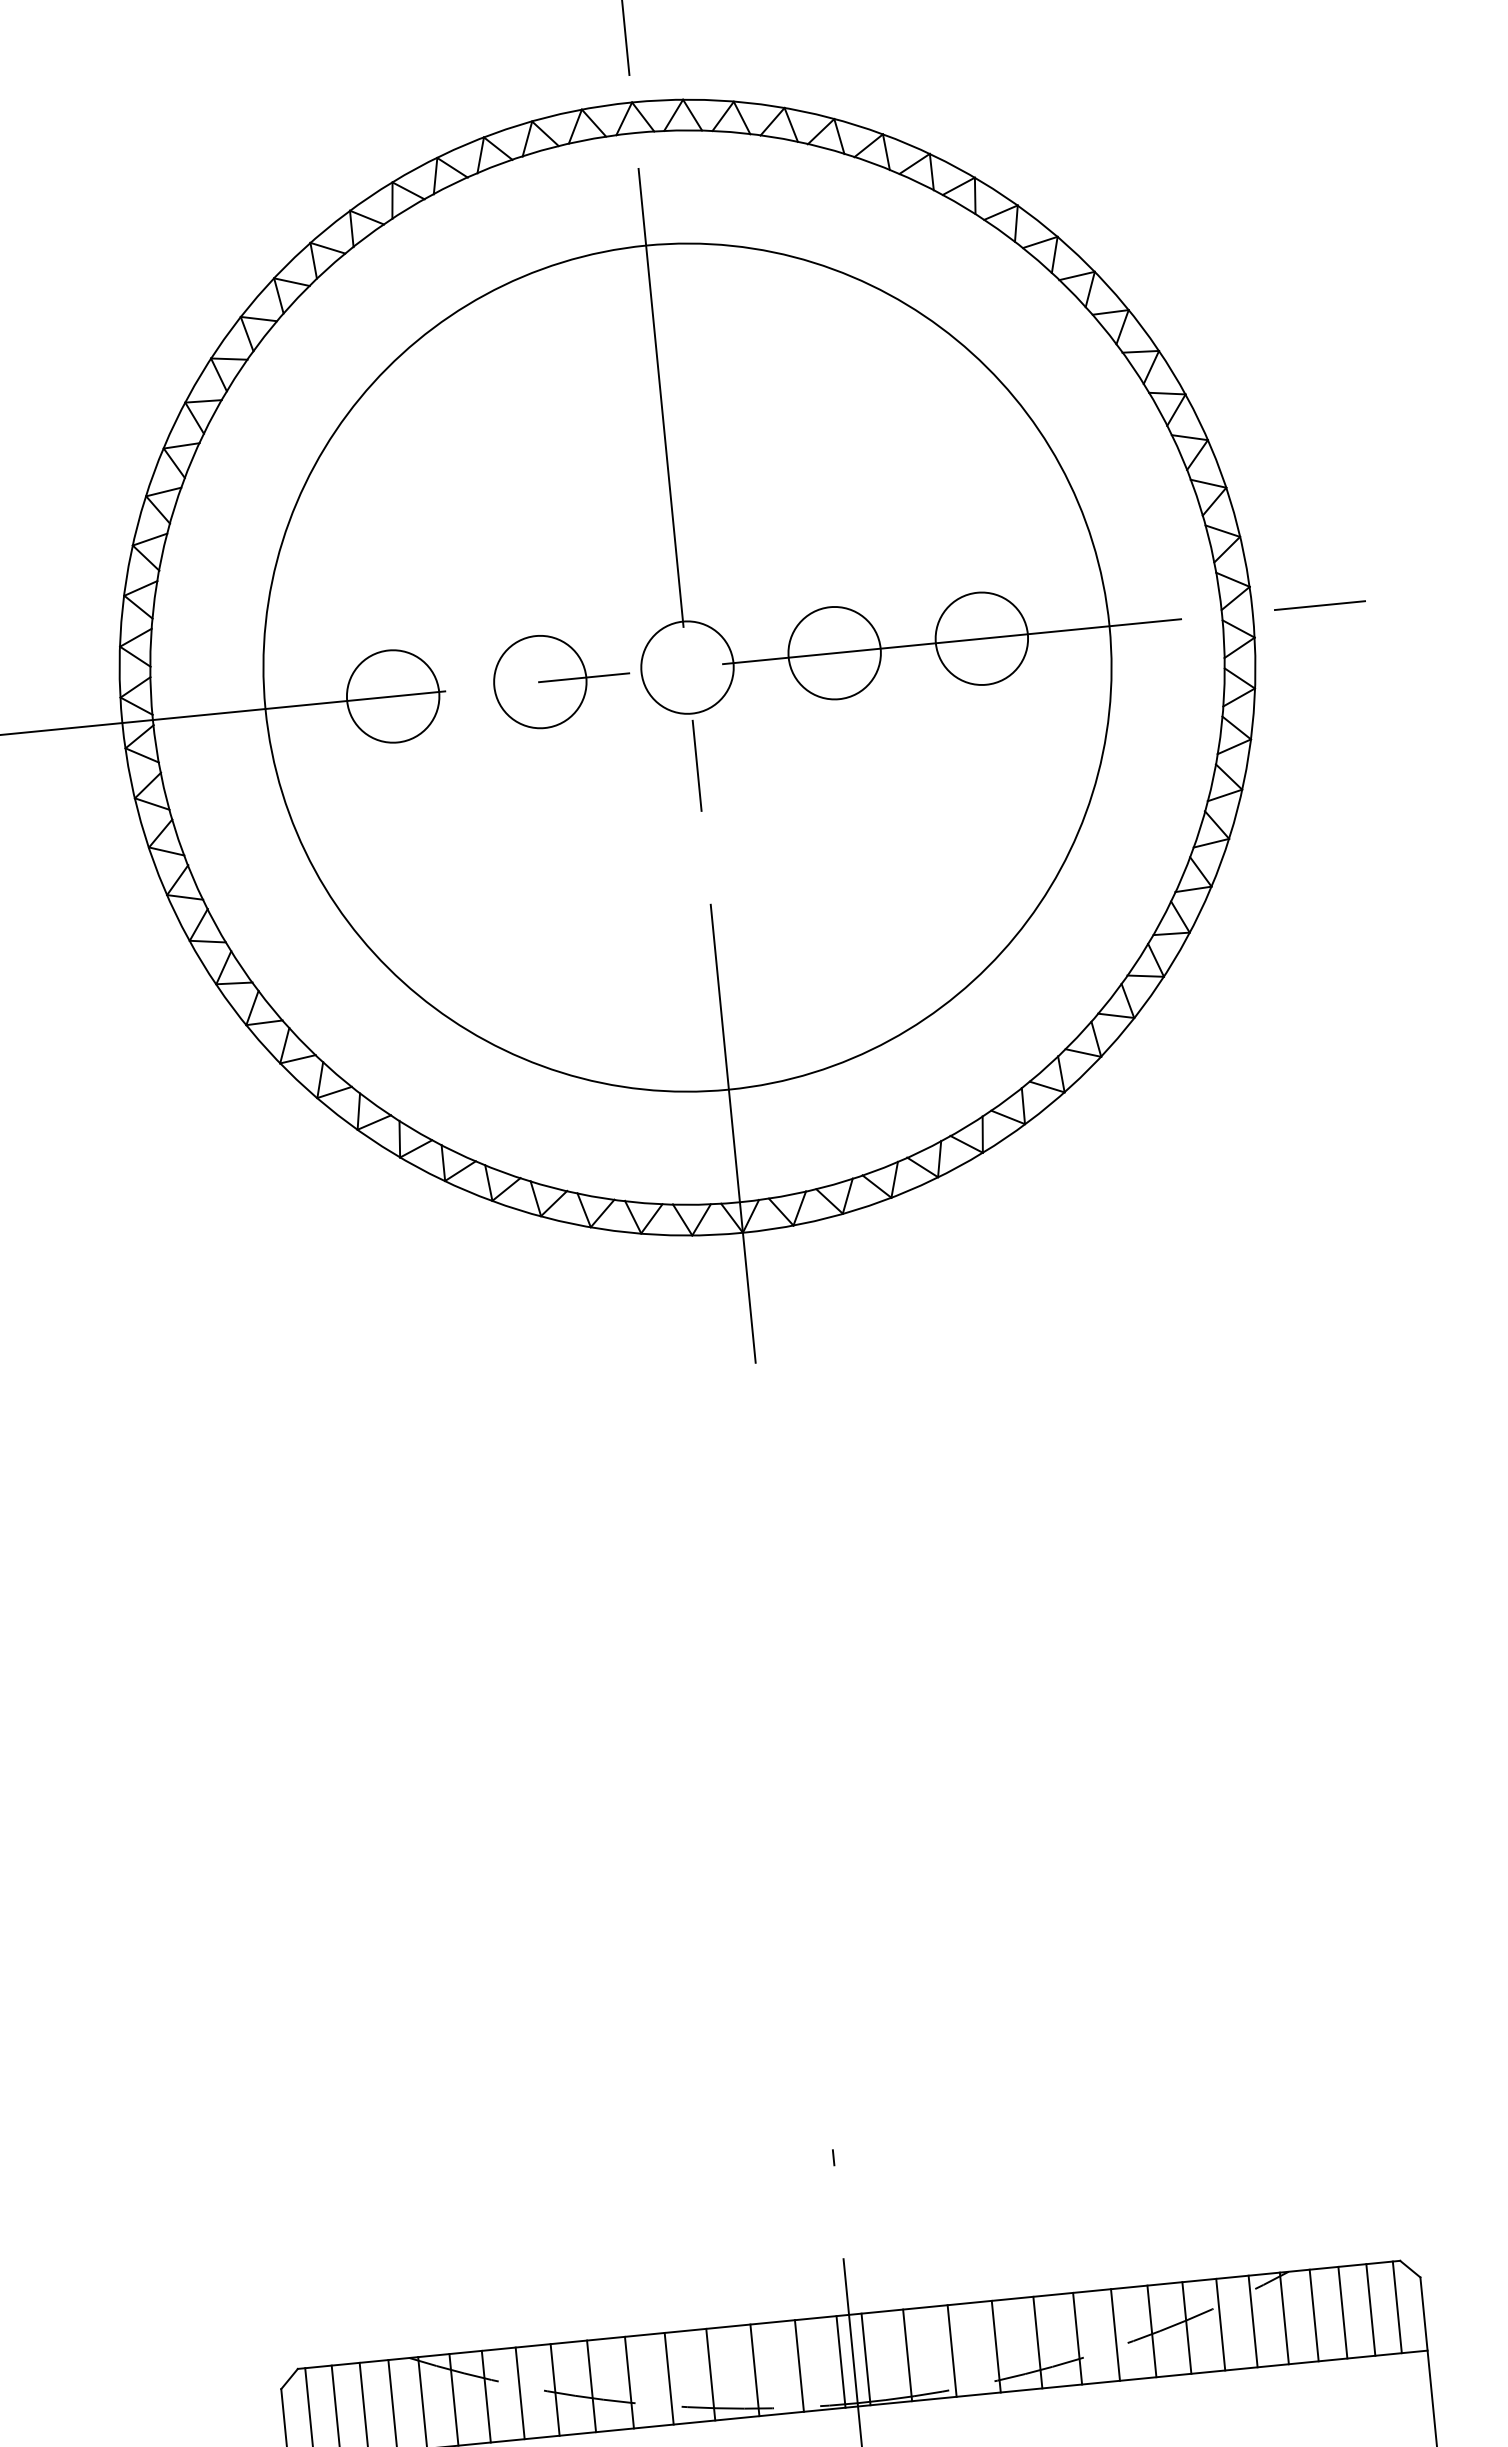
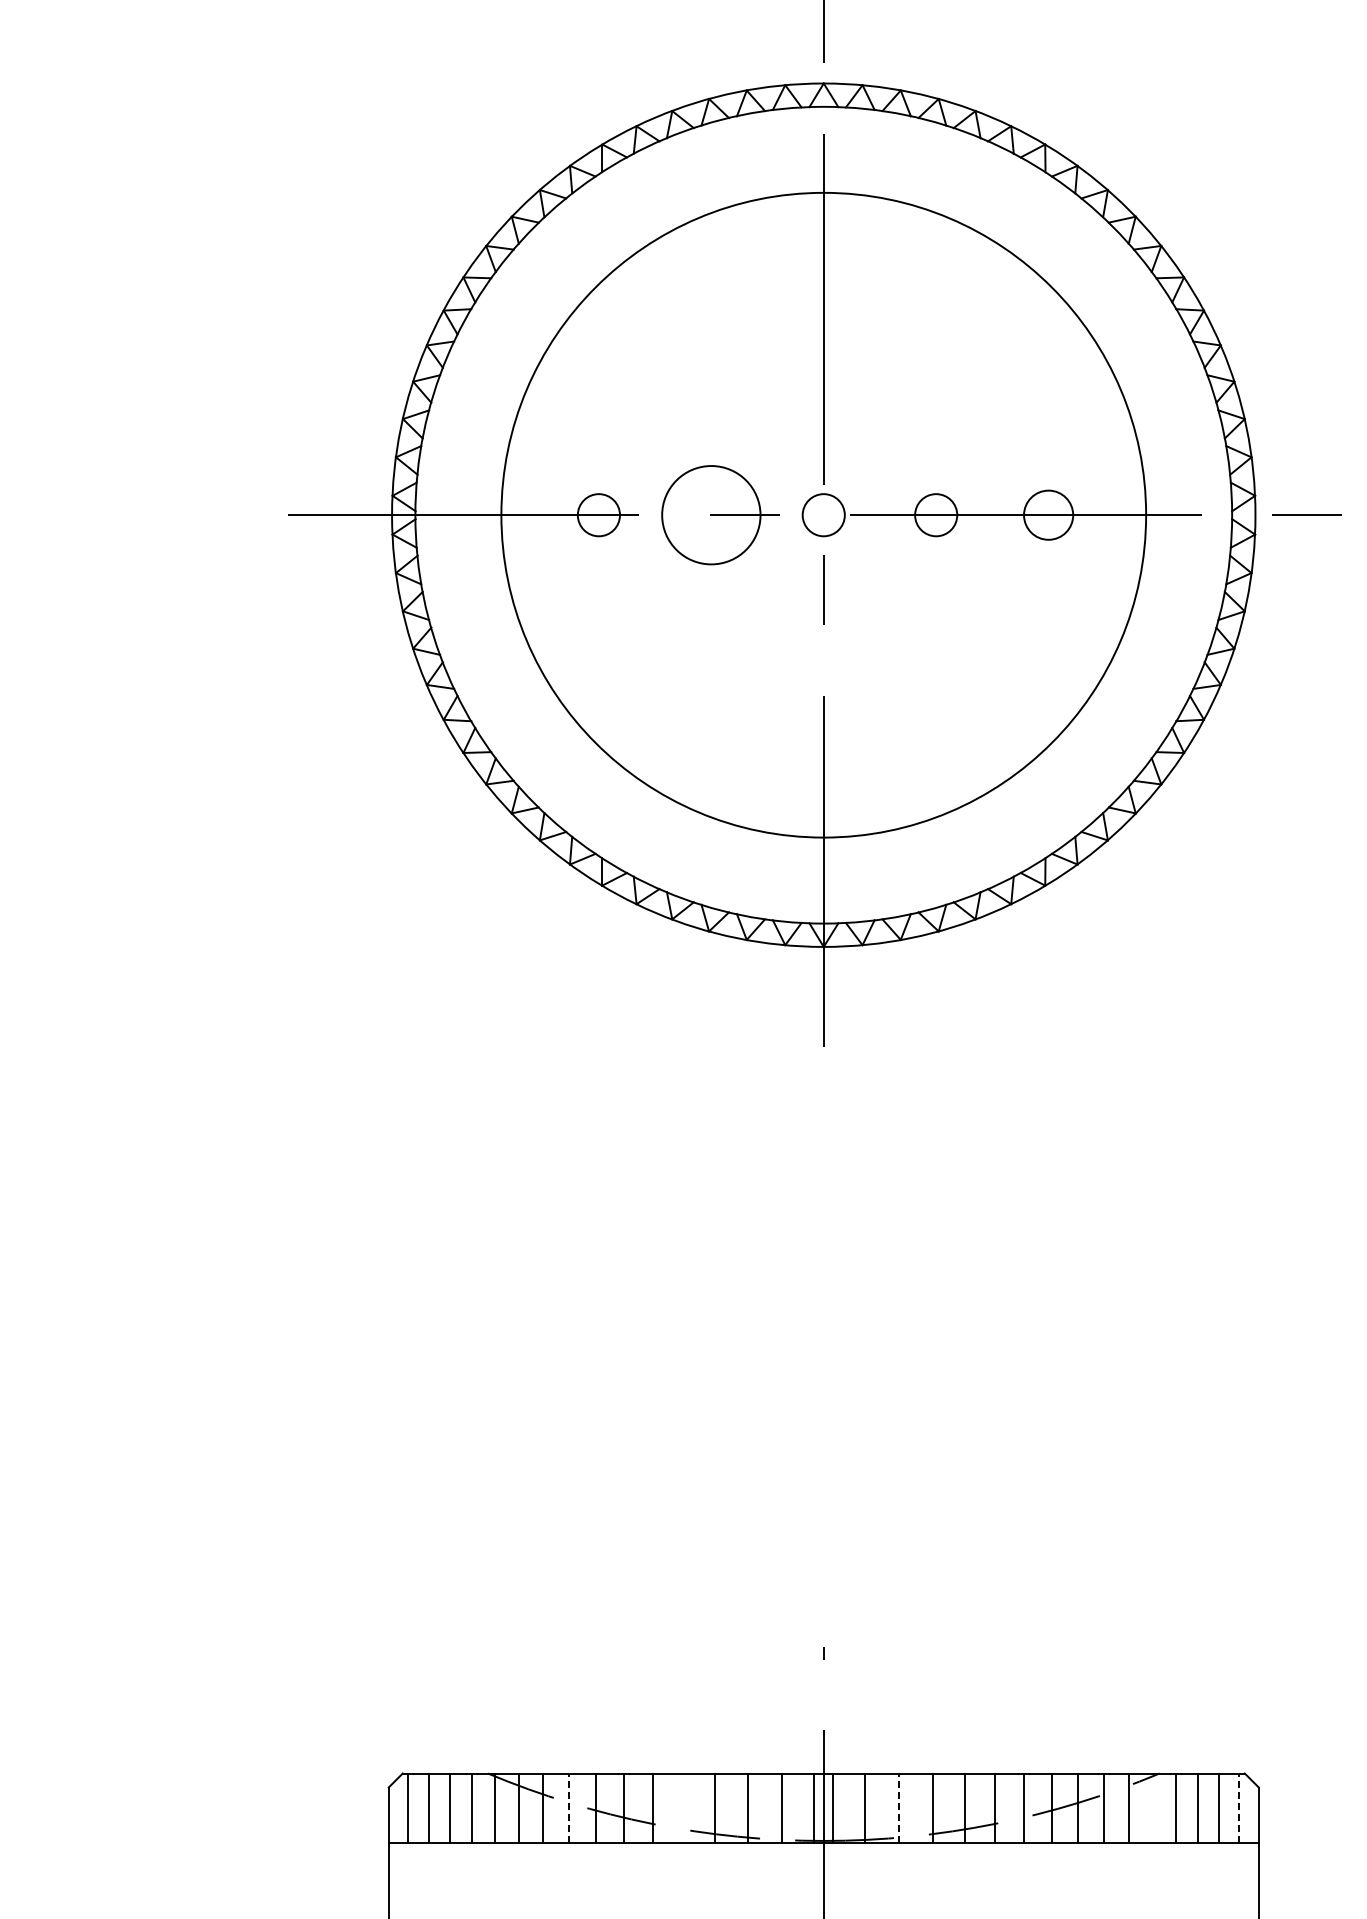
circle: (981, 639) -> (1048, 515), size x0.7
circle: (835, 653) -> (936, 515), size x0.6
circle: (687, 668) -> (823, 515), size x0.6
circle: (540, 682) -> (711, 515), size x1.4
circle: (392, 696) -> (598, 515), size x0.6
line: (1397, 2307) -> (1239, 1808), solid -> dashed
line: (1283, 2318) -> (1152, 1808), removed
line: (952, 2350) -> (899, 1808), solid -> dashed
line: (668, 2378) -> (682, 1808), removed
line: (520, 2393) -> (569, 1808), solid -> dashed

